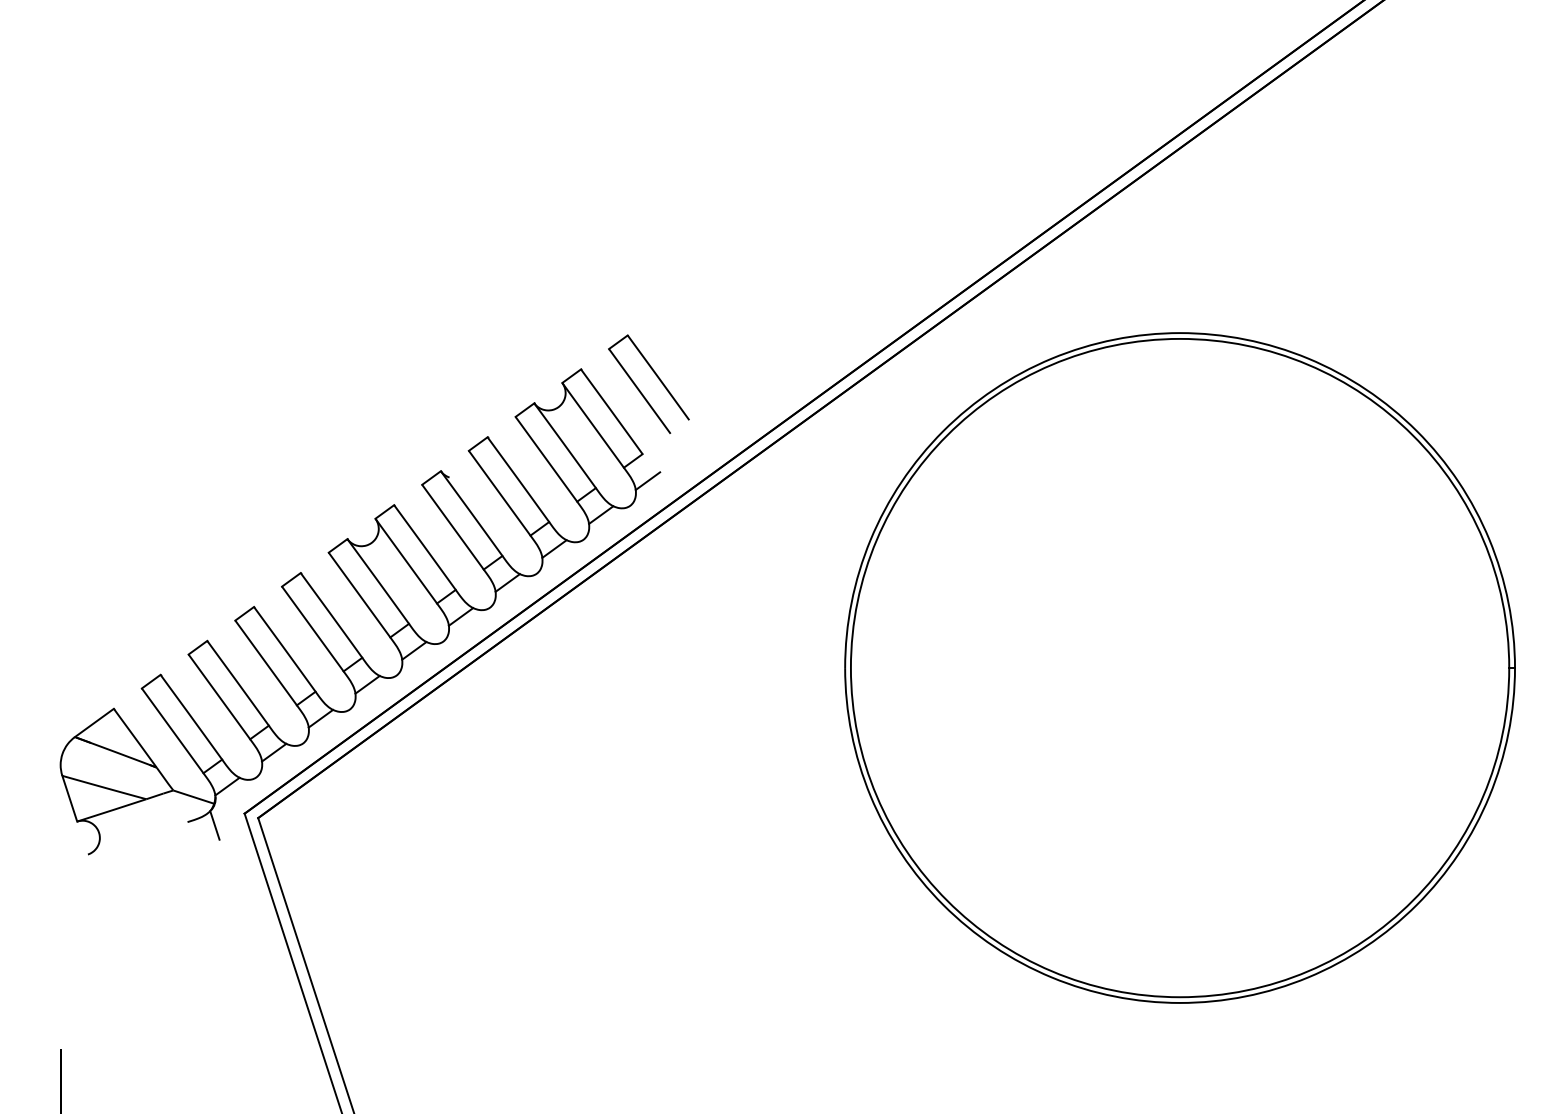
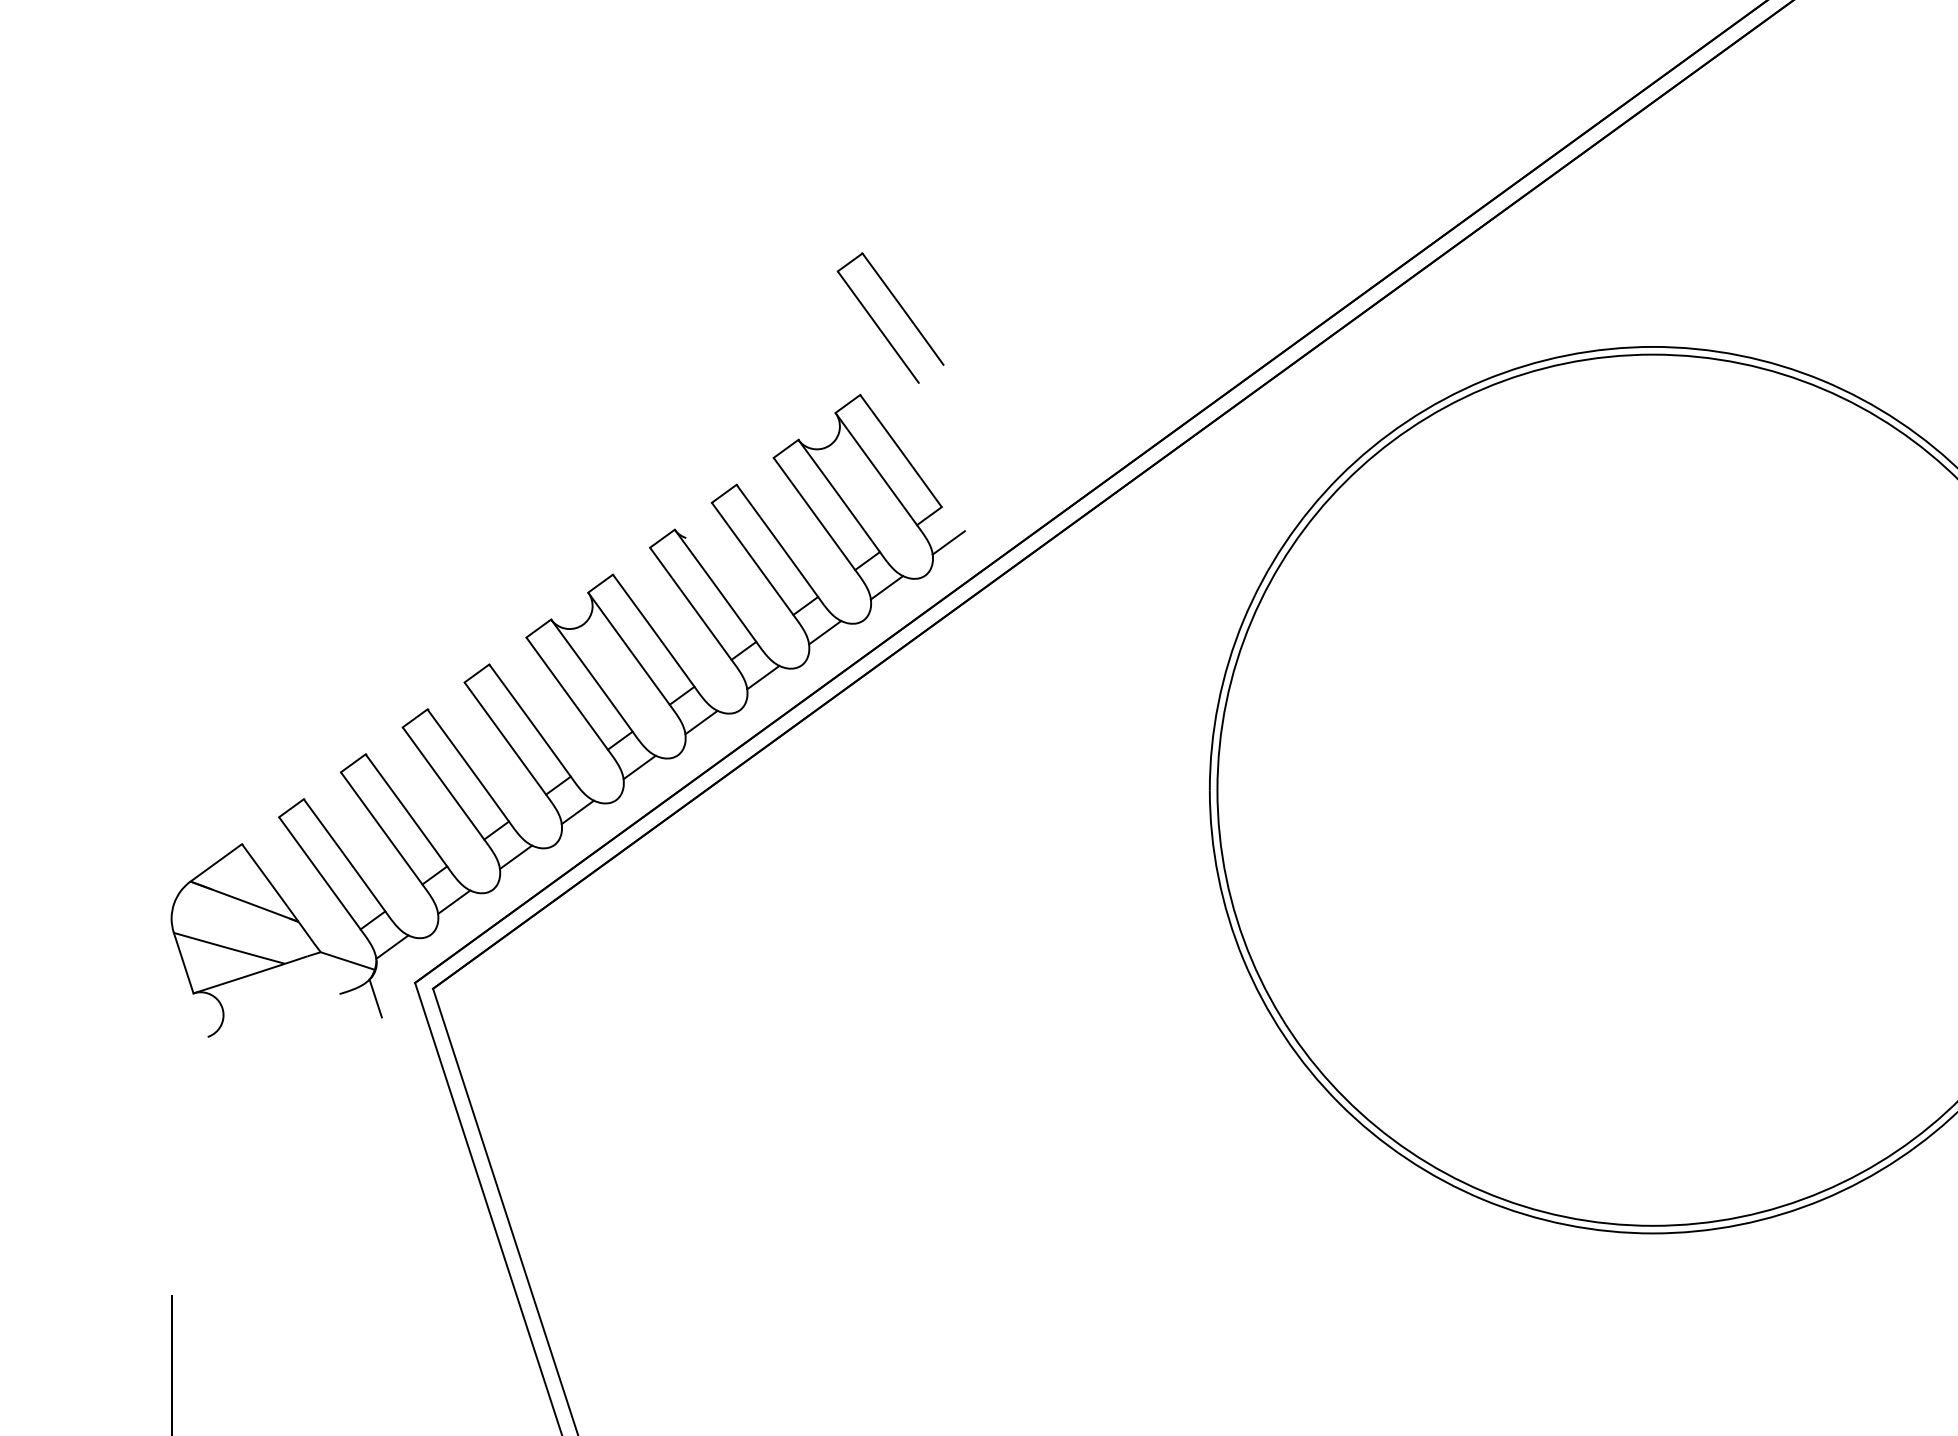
part: (655, 375) -> (899, 306), moved

